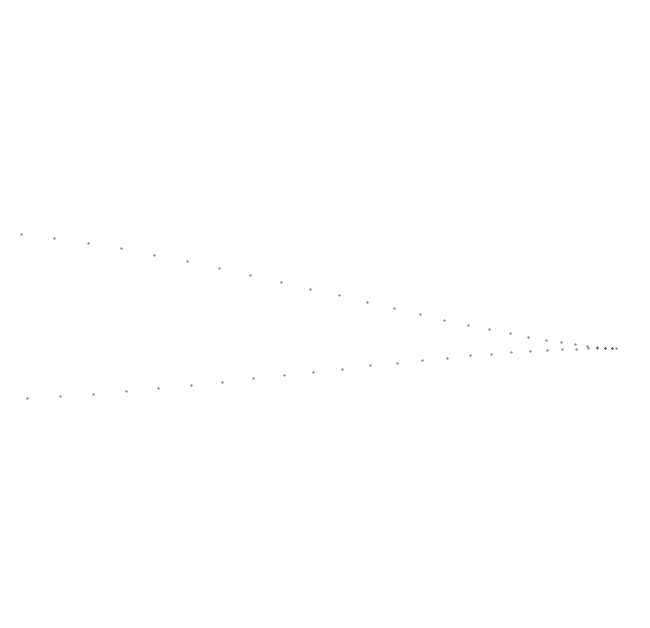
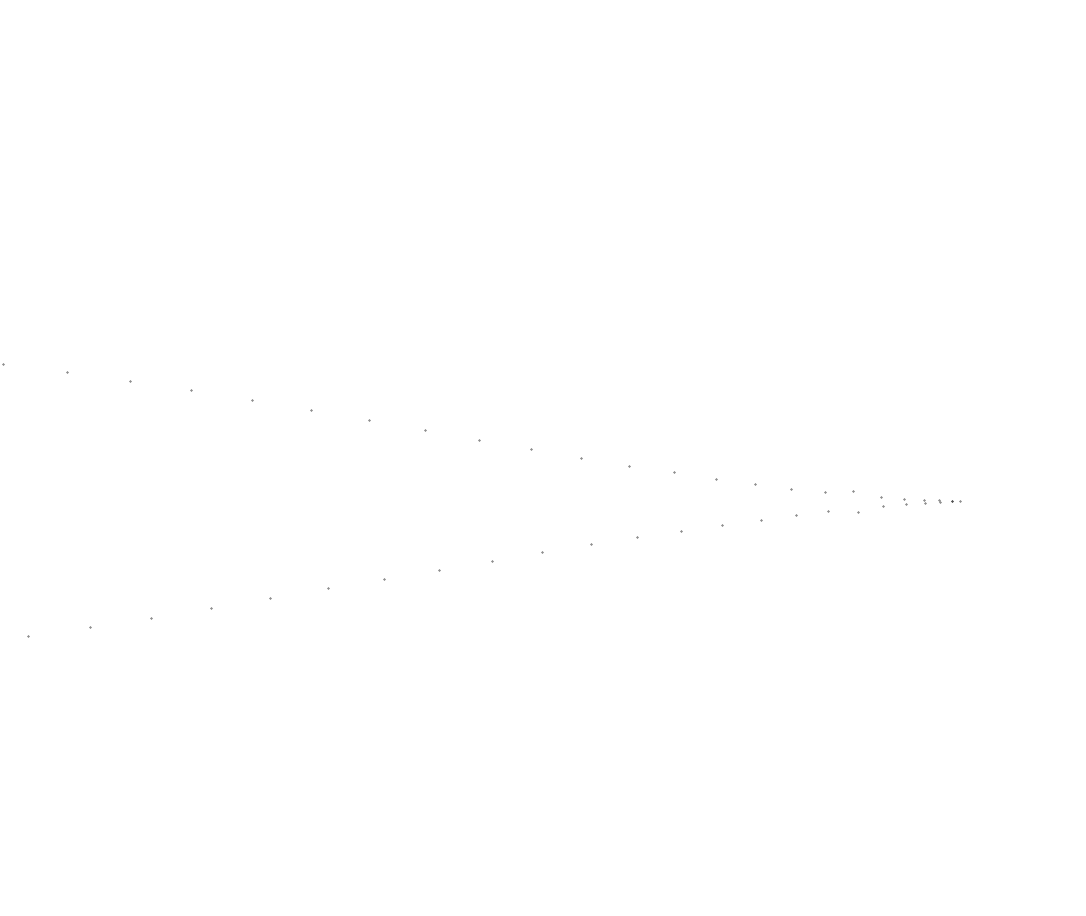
part: (561, 345) -> (855, 501), size x1.6

